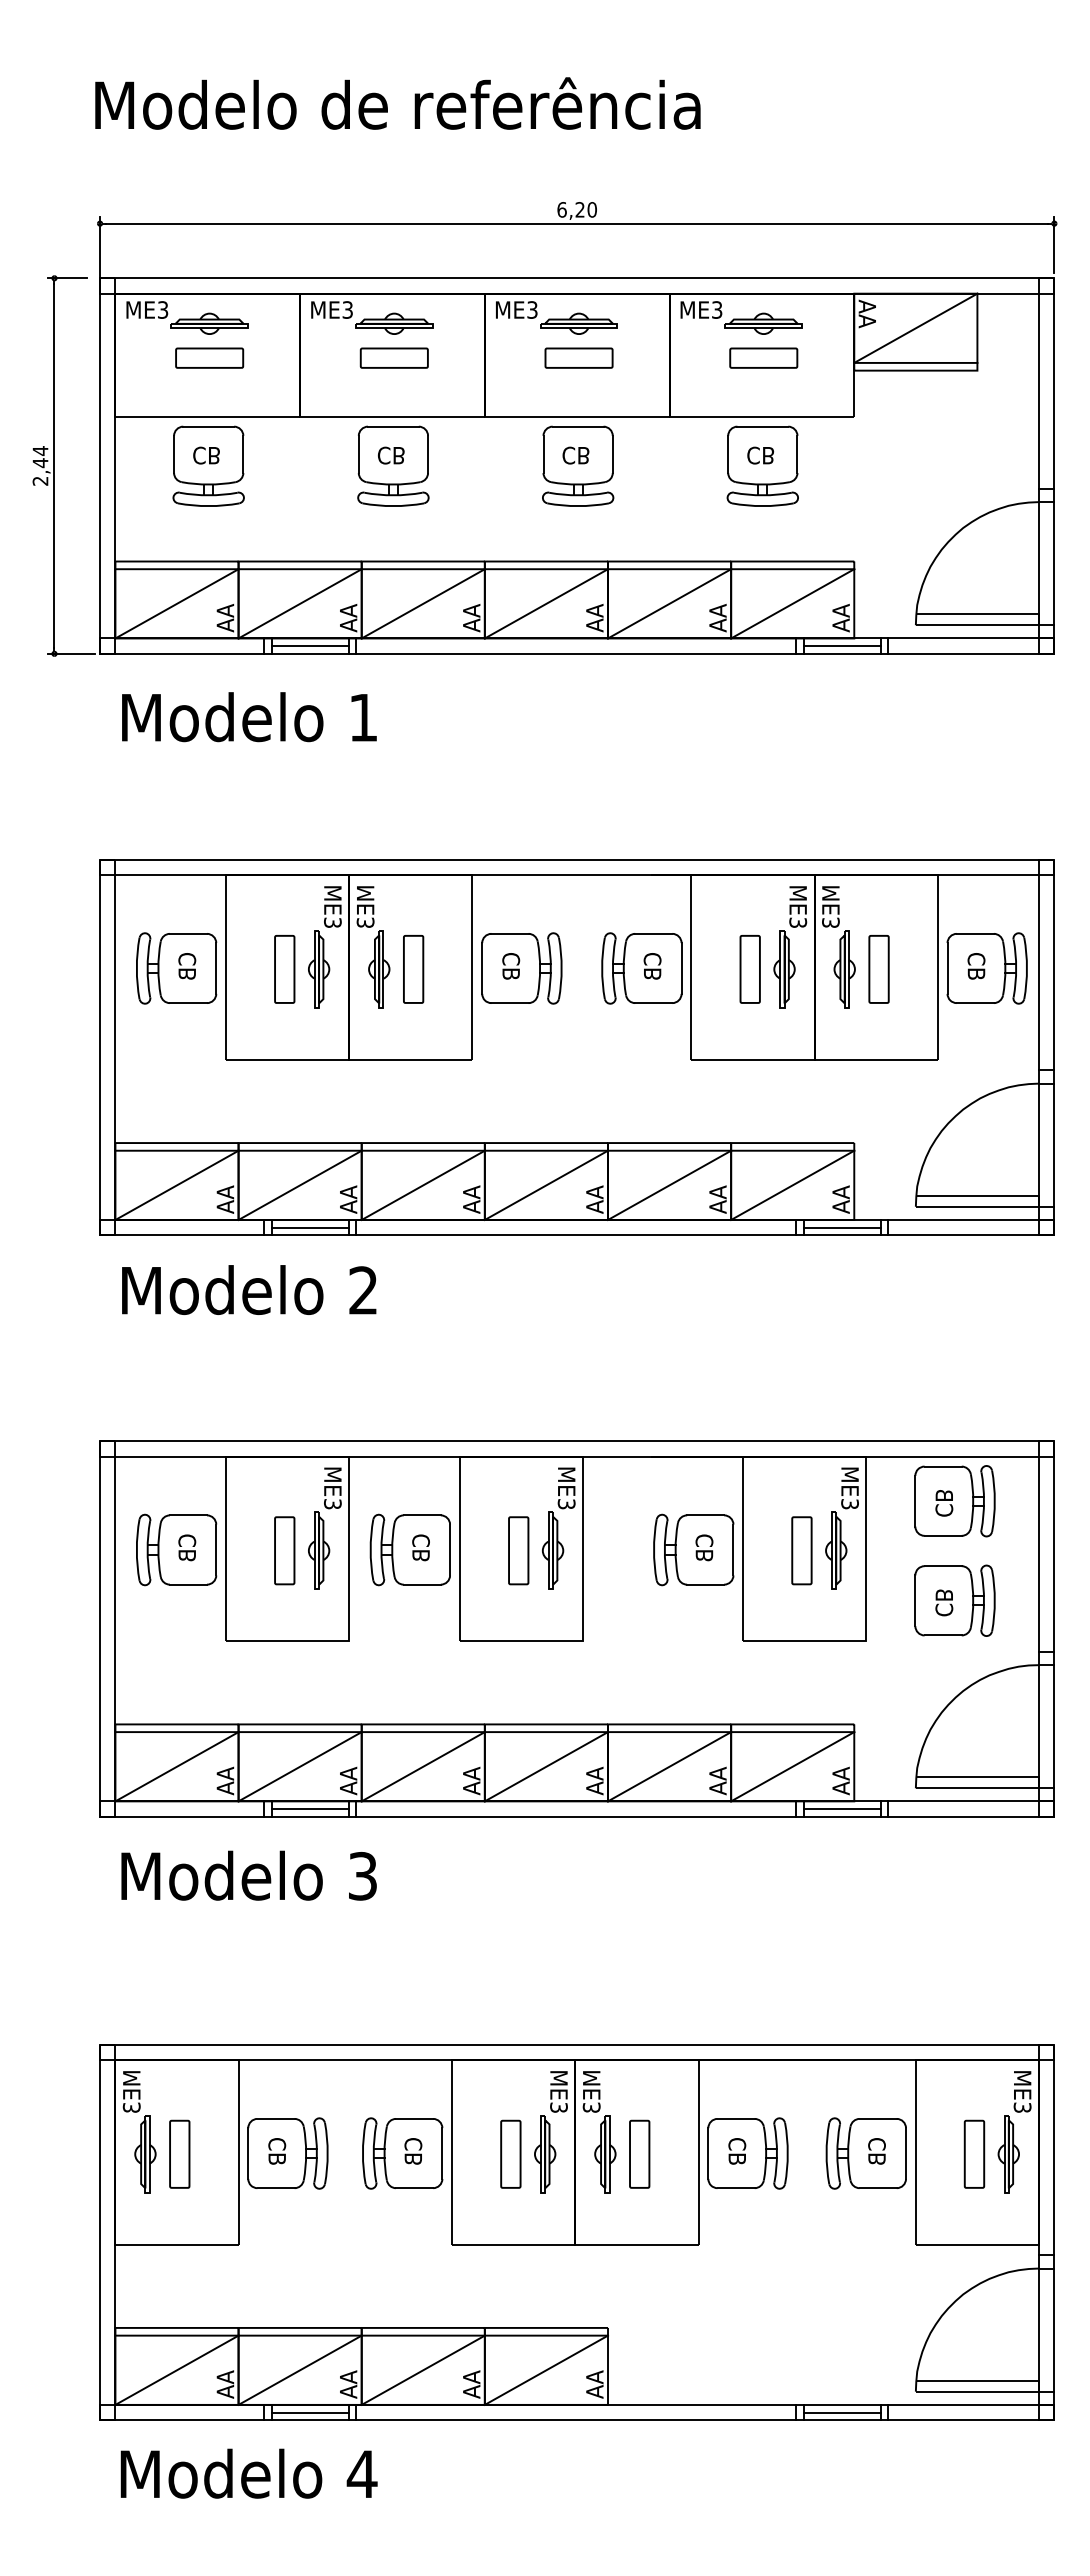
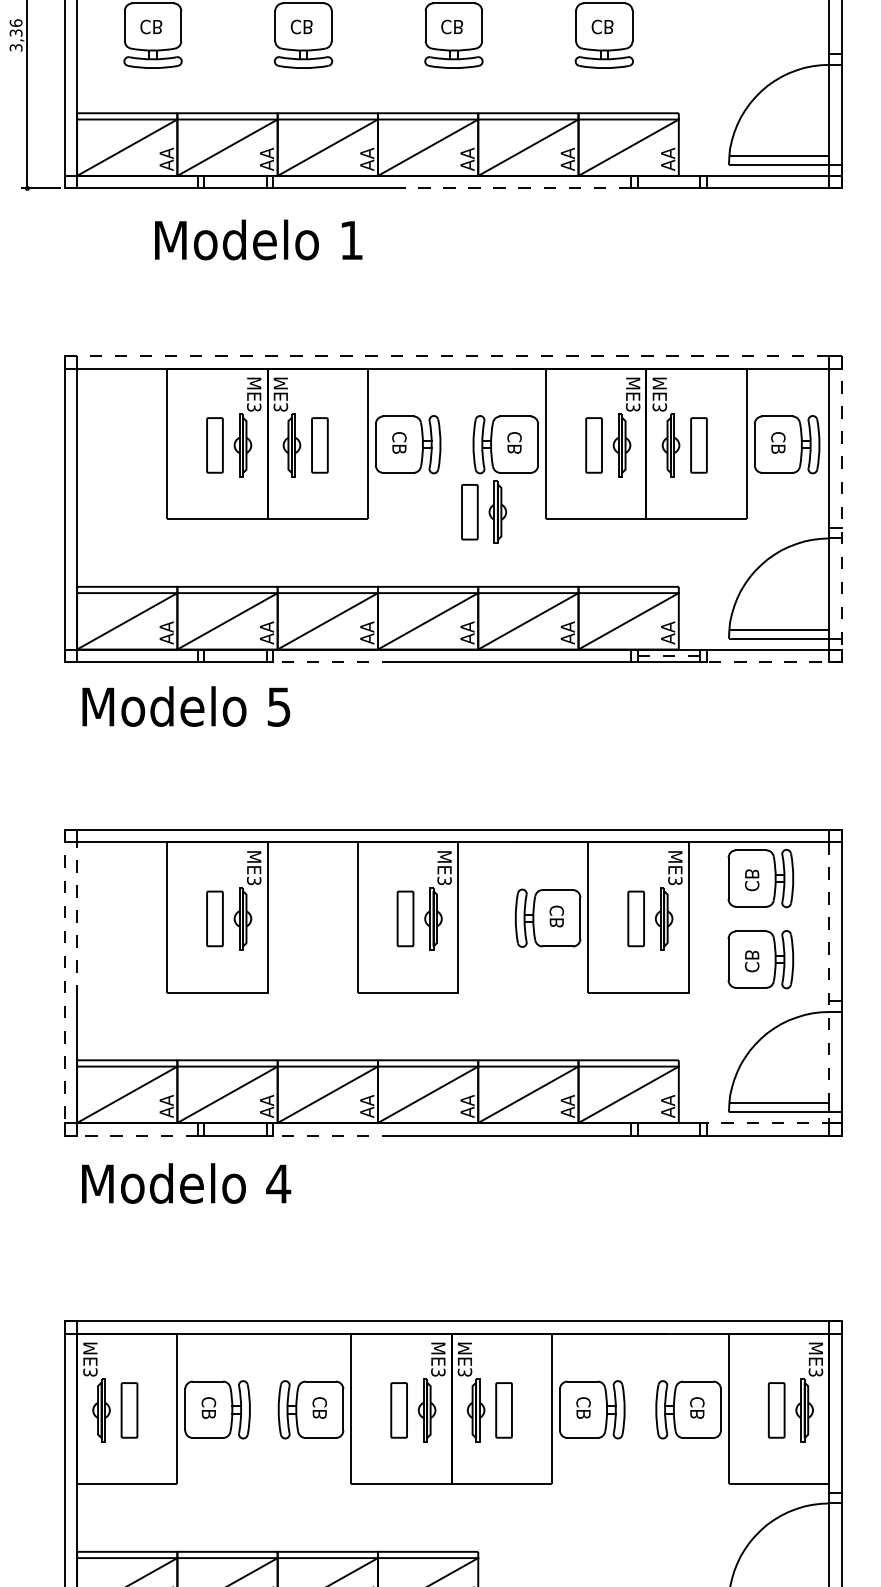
text: (40, 465) -> (16, 35), 2,44 -> 3,36
line: (309, 646) -> (235, 182), removed
line: (841, 646) -> (668, 182), removed
line: (650, 653) -> (512, 188), solid -> dashed
text: (249, 717) -> (258, 240), moved
line: (849, 859) -> (674, 355), solid -> dashed
part: (176, 968) -> (126, 444), removed
part: (615, 1051) -> (484, 512), added
line: (309, 1227) -> (235, 655), removed
line: (842, 1227) -> (669, 655), solid -> dashed
line: (430, 1235) -> (333, 662), solid -> dashed
text: (362, 1290) -> (278, 706), 2 -> 5
part: (176, 1549) -> (126, 917), removed
part: (409, 1549) -> (316, 917), removed
line: (115, 1551) -> (77, 919), solid -> dashed
line: (1038, 1704) -> (828, 1044), solid -> dashed
line: (100, 1710) -> (64, 1048), solid -> dashed
line: (309, 1809) -> (235, 1129), removed
line: (841, 1809) -> (668, 1129), removed
line: (430, 1816) -> (333, 1135), solid -> dashed
text: (362, 1875) -> (278, 1183), 3 -> 4

